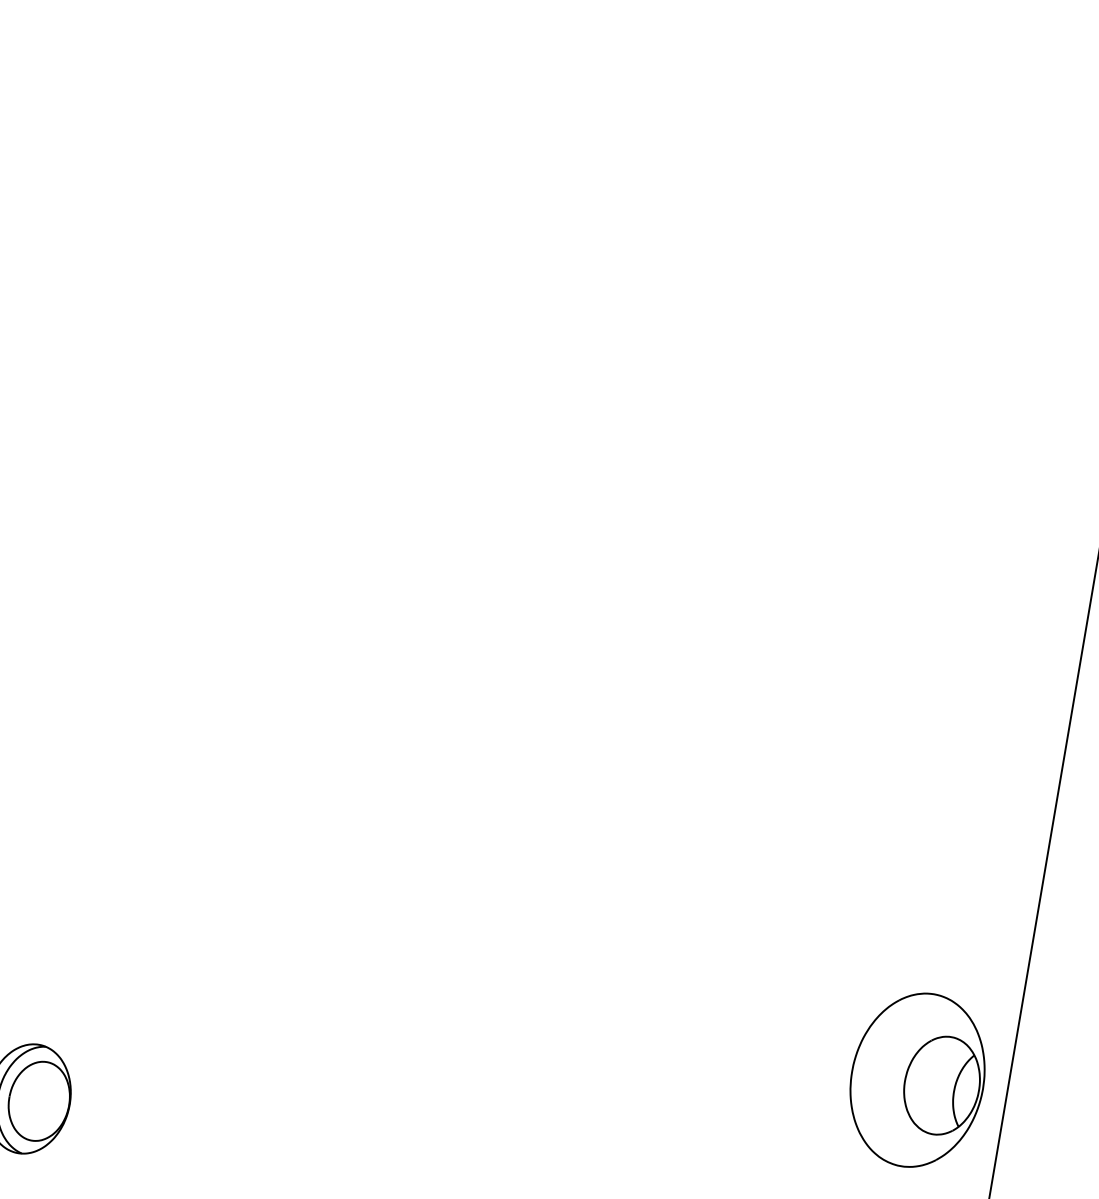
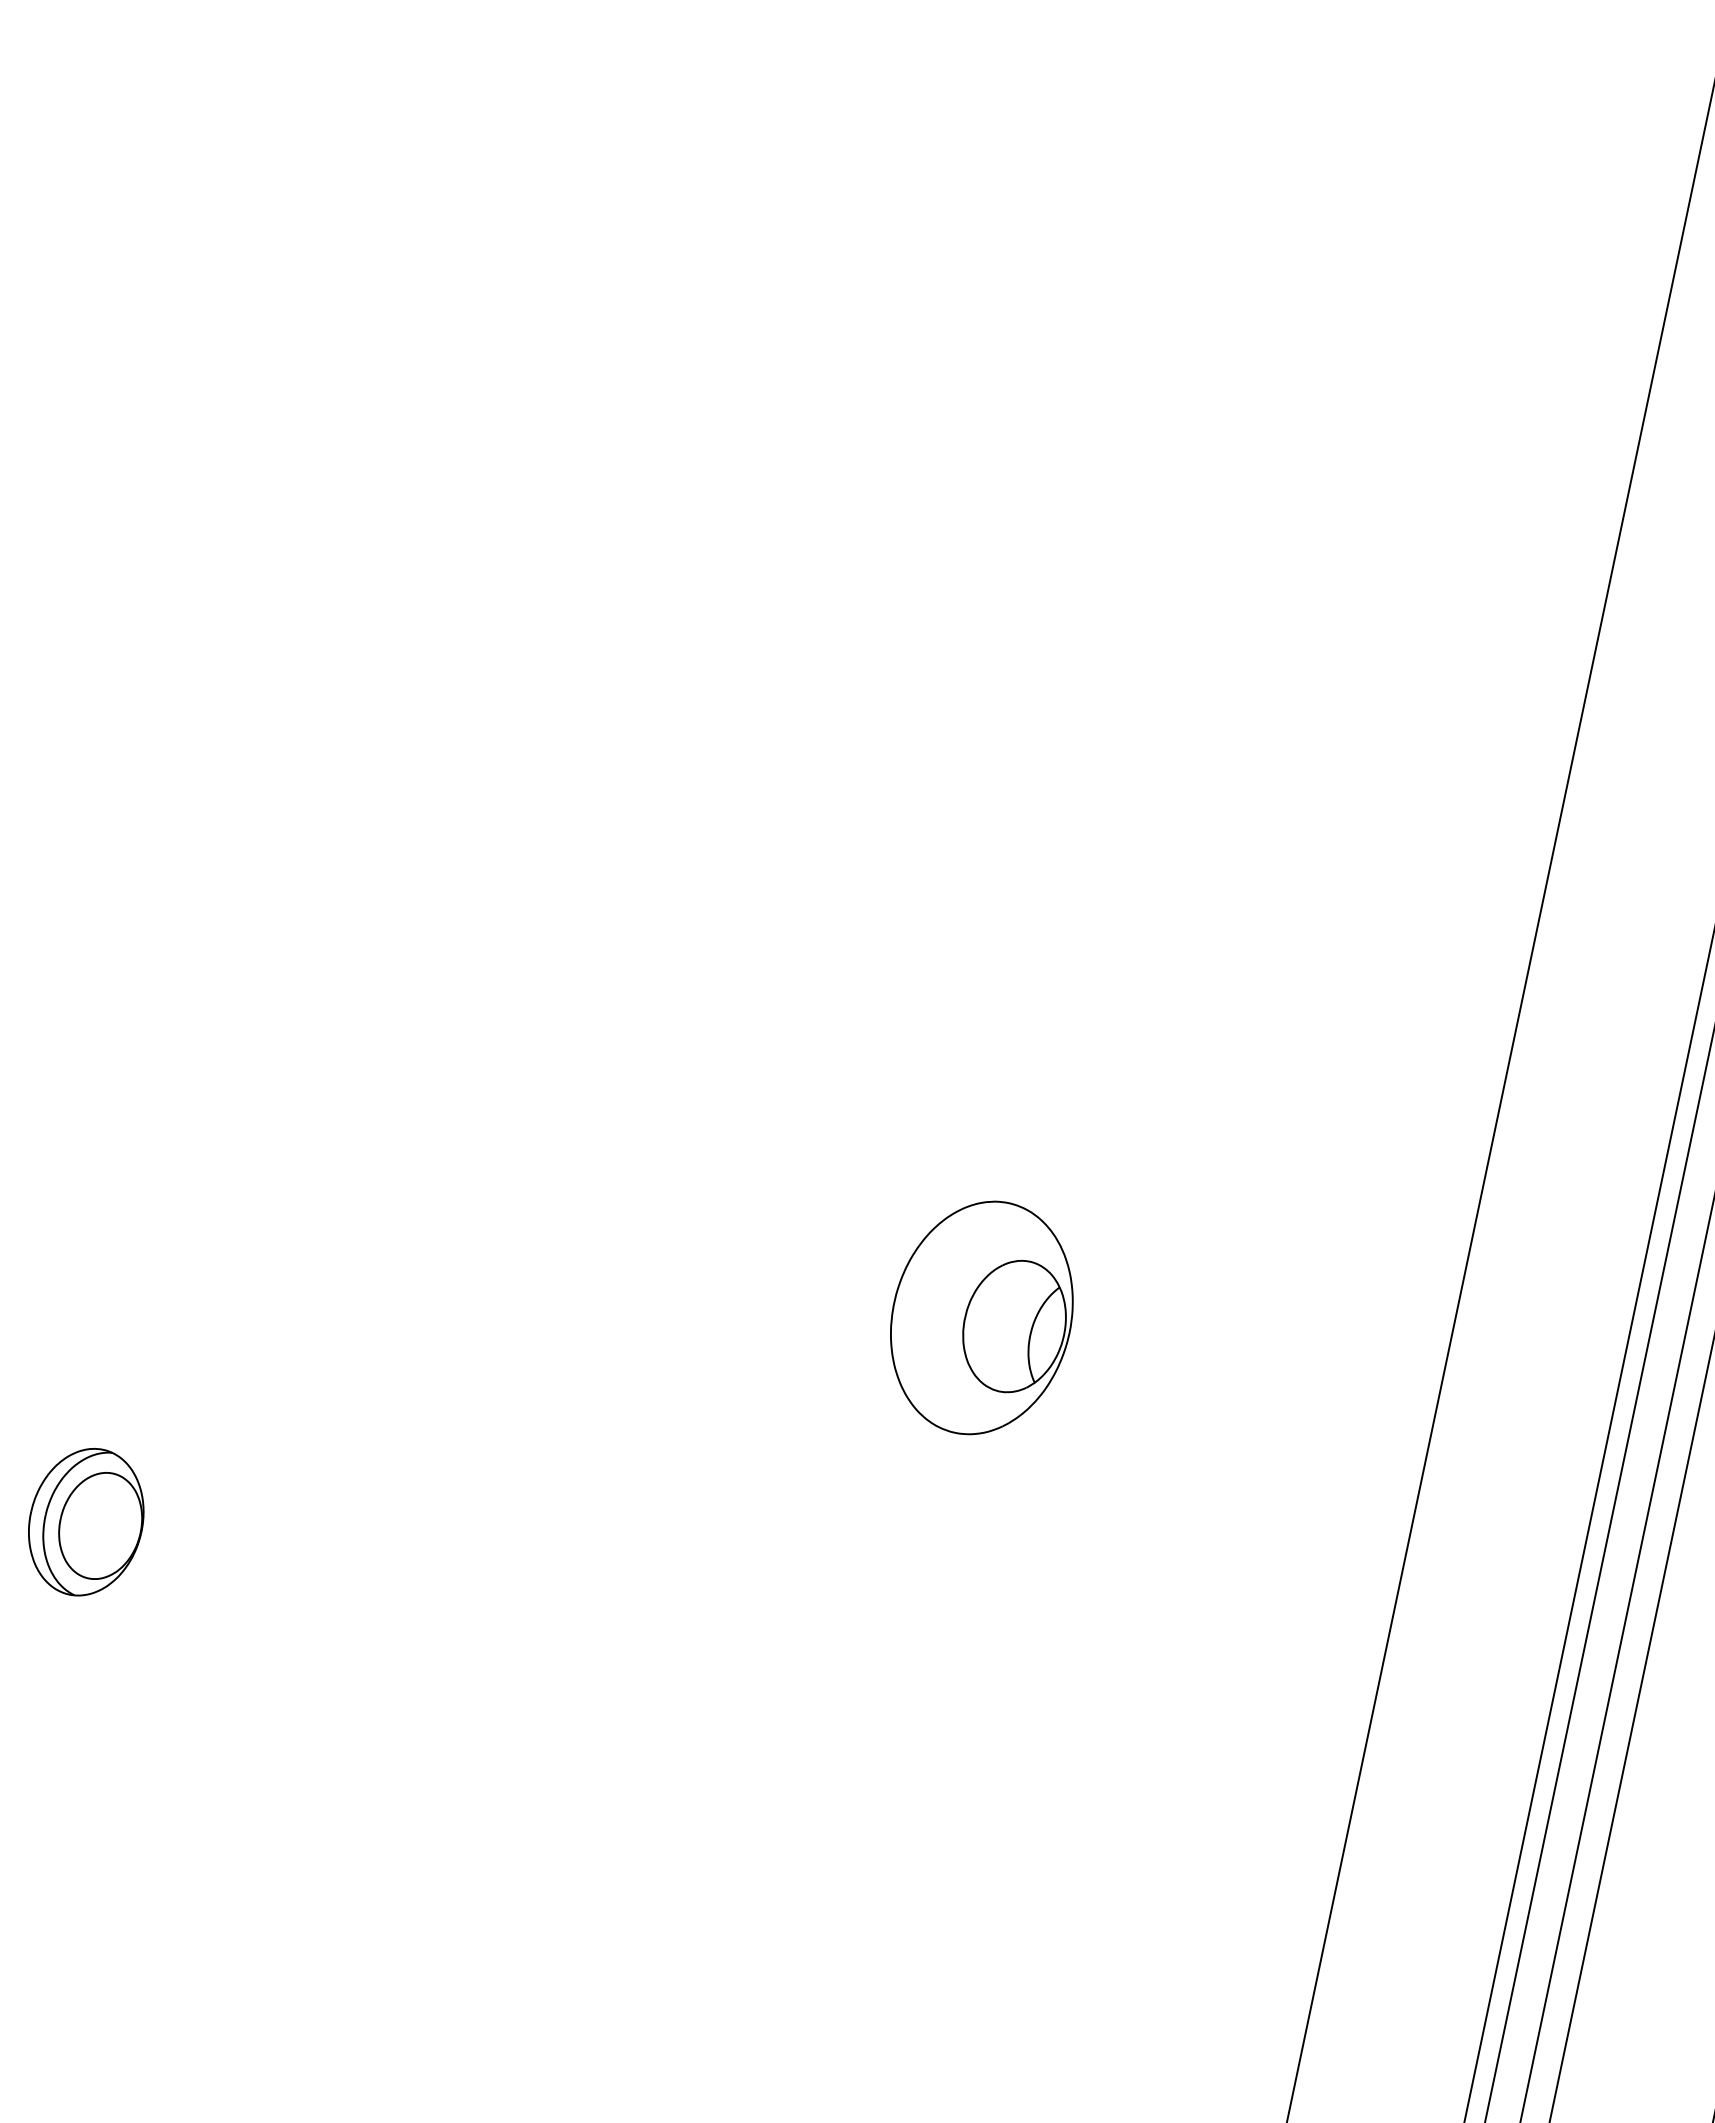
part: (917, 1079) -> (981, 1317), moved

